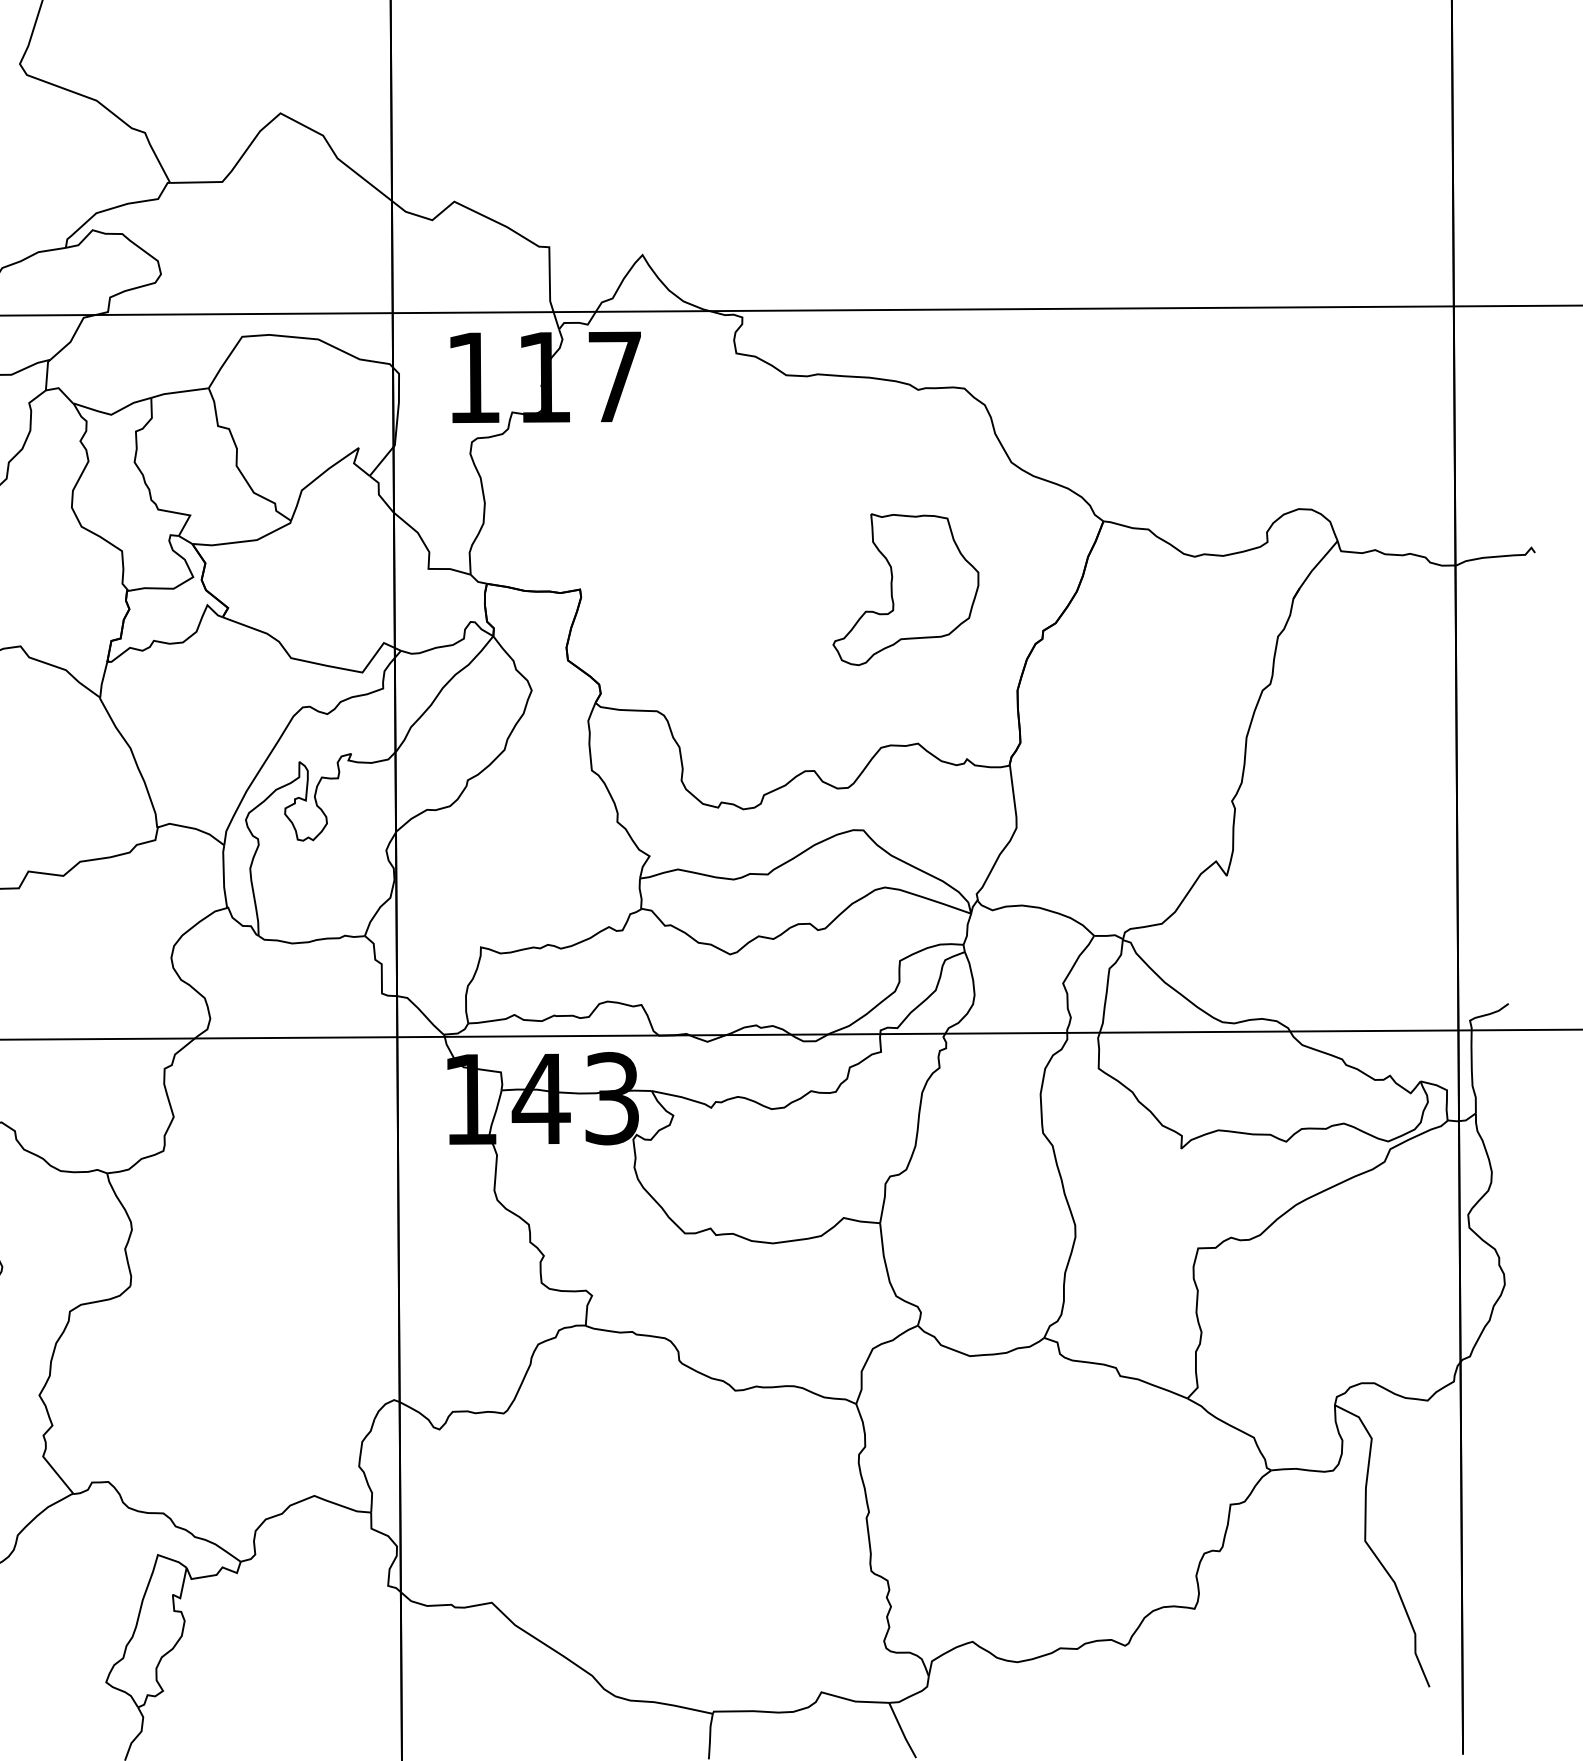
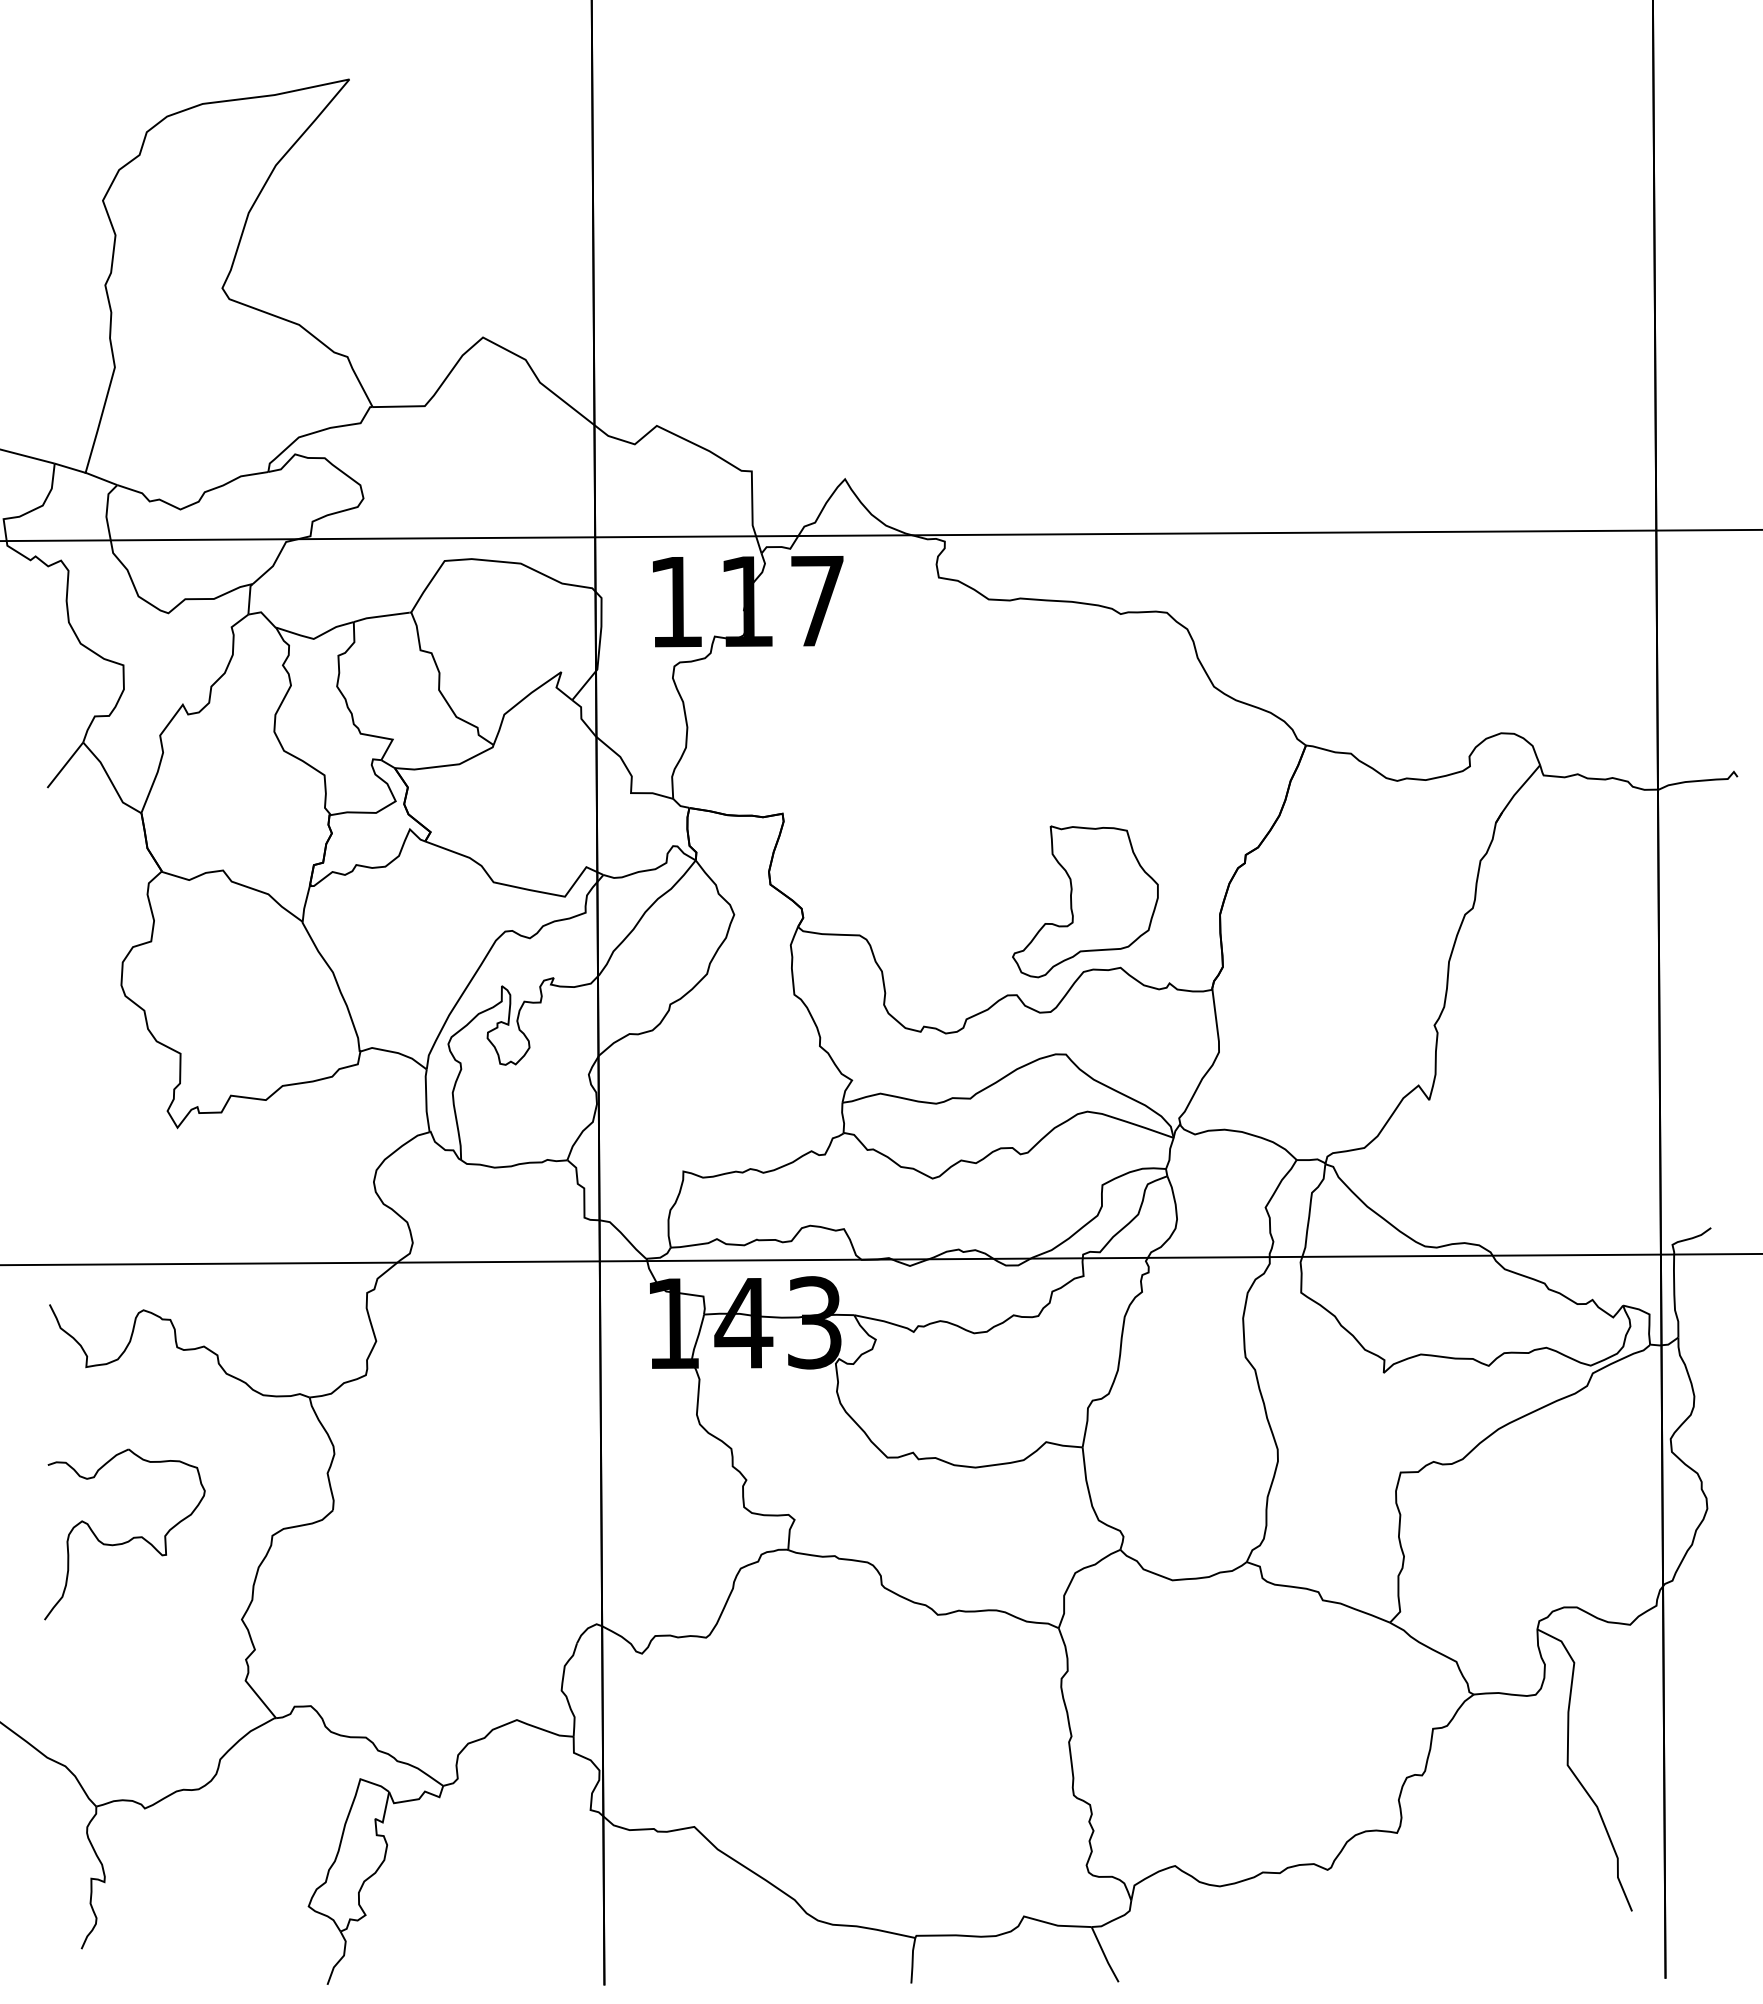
part: (906, 589) -> (1085, 901), moved

